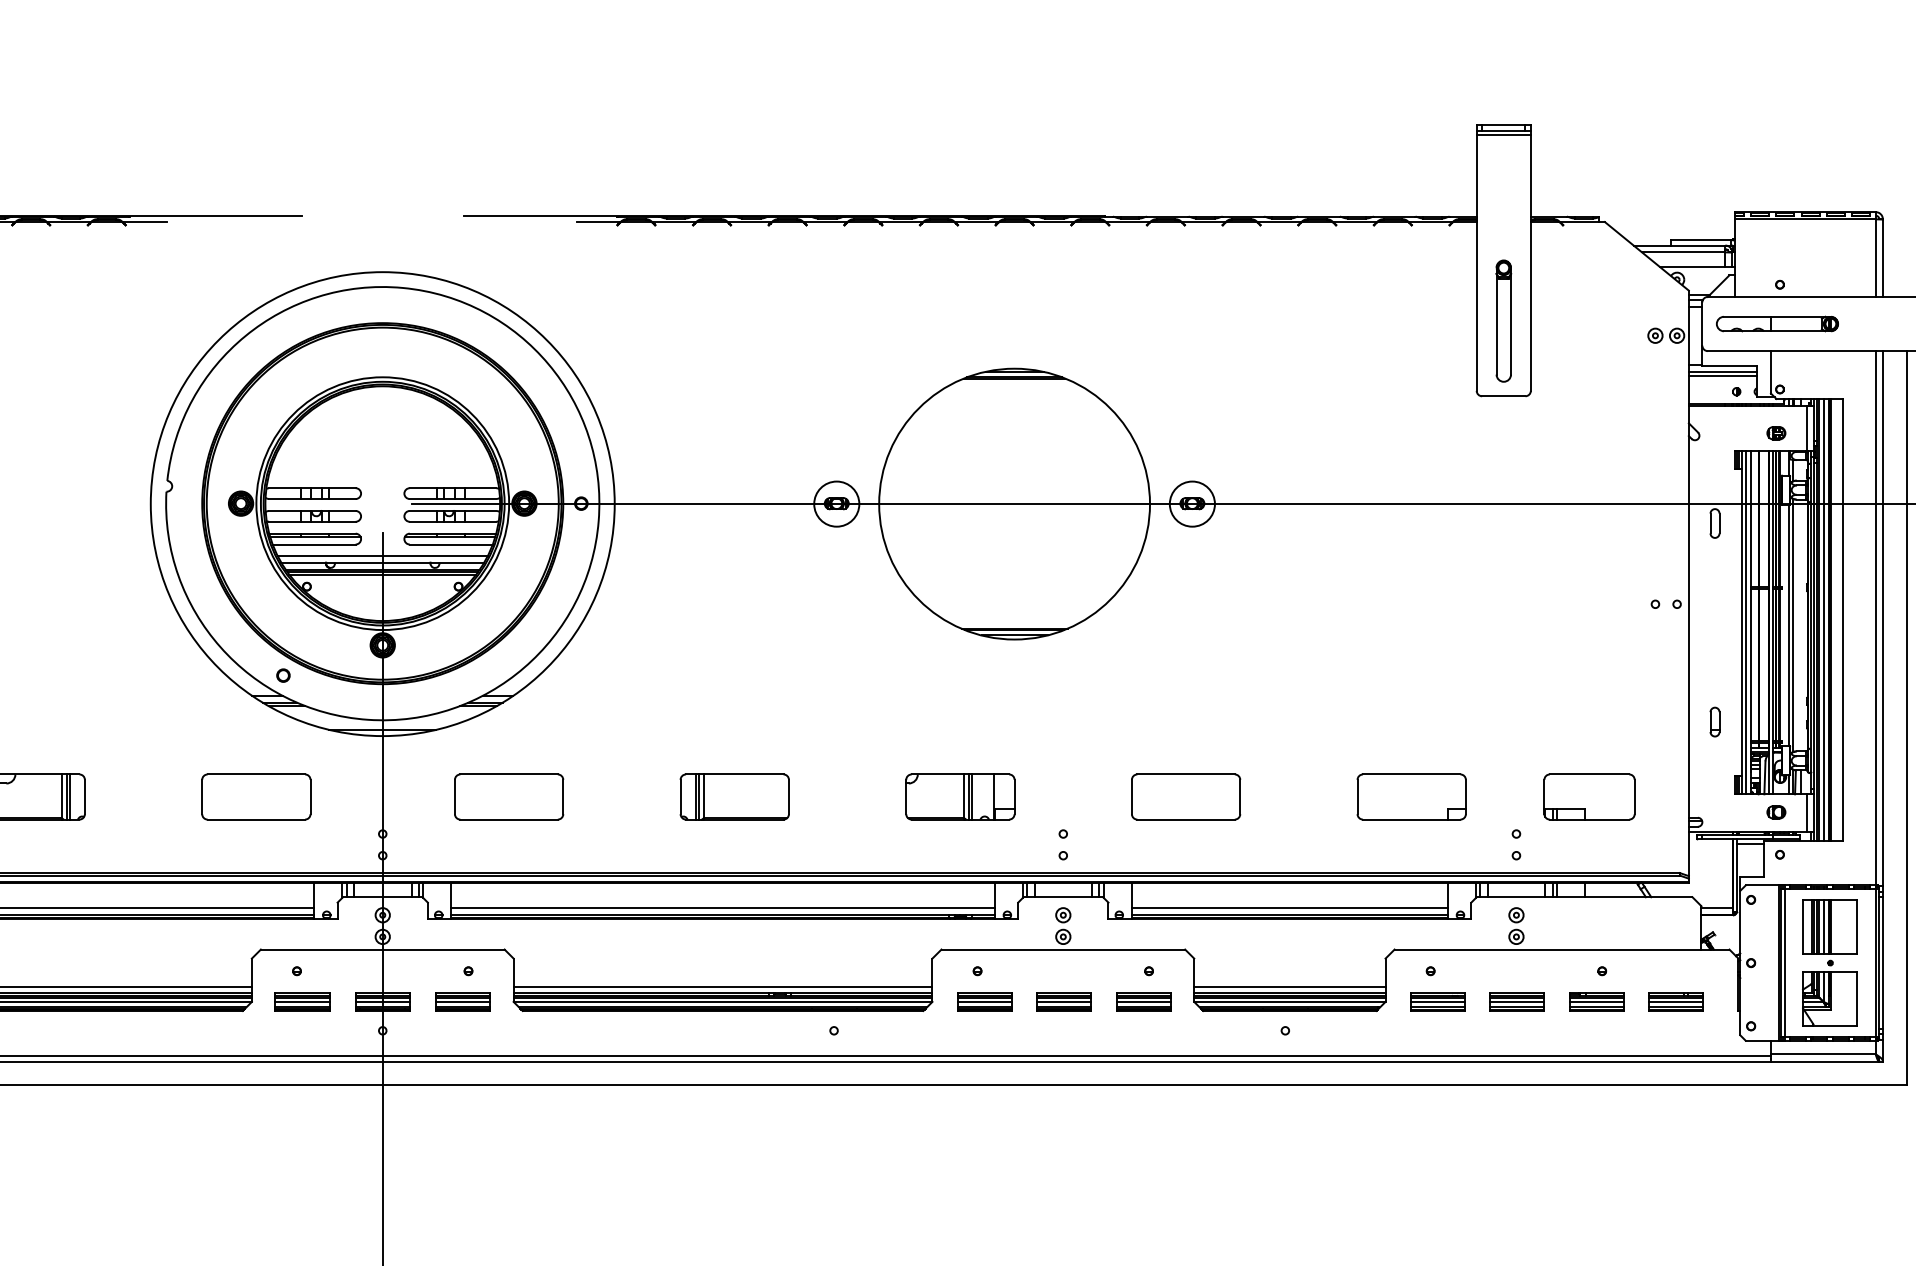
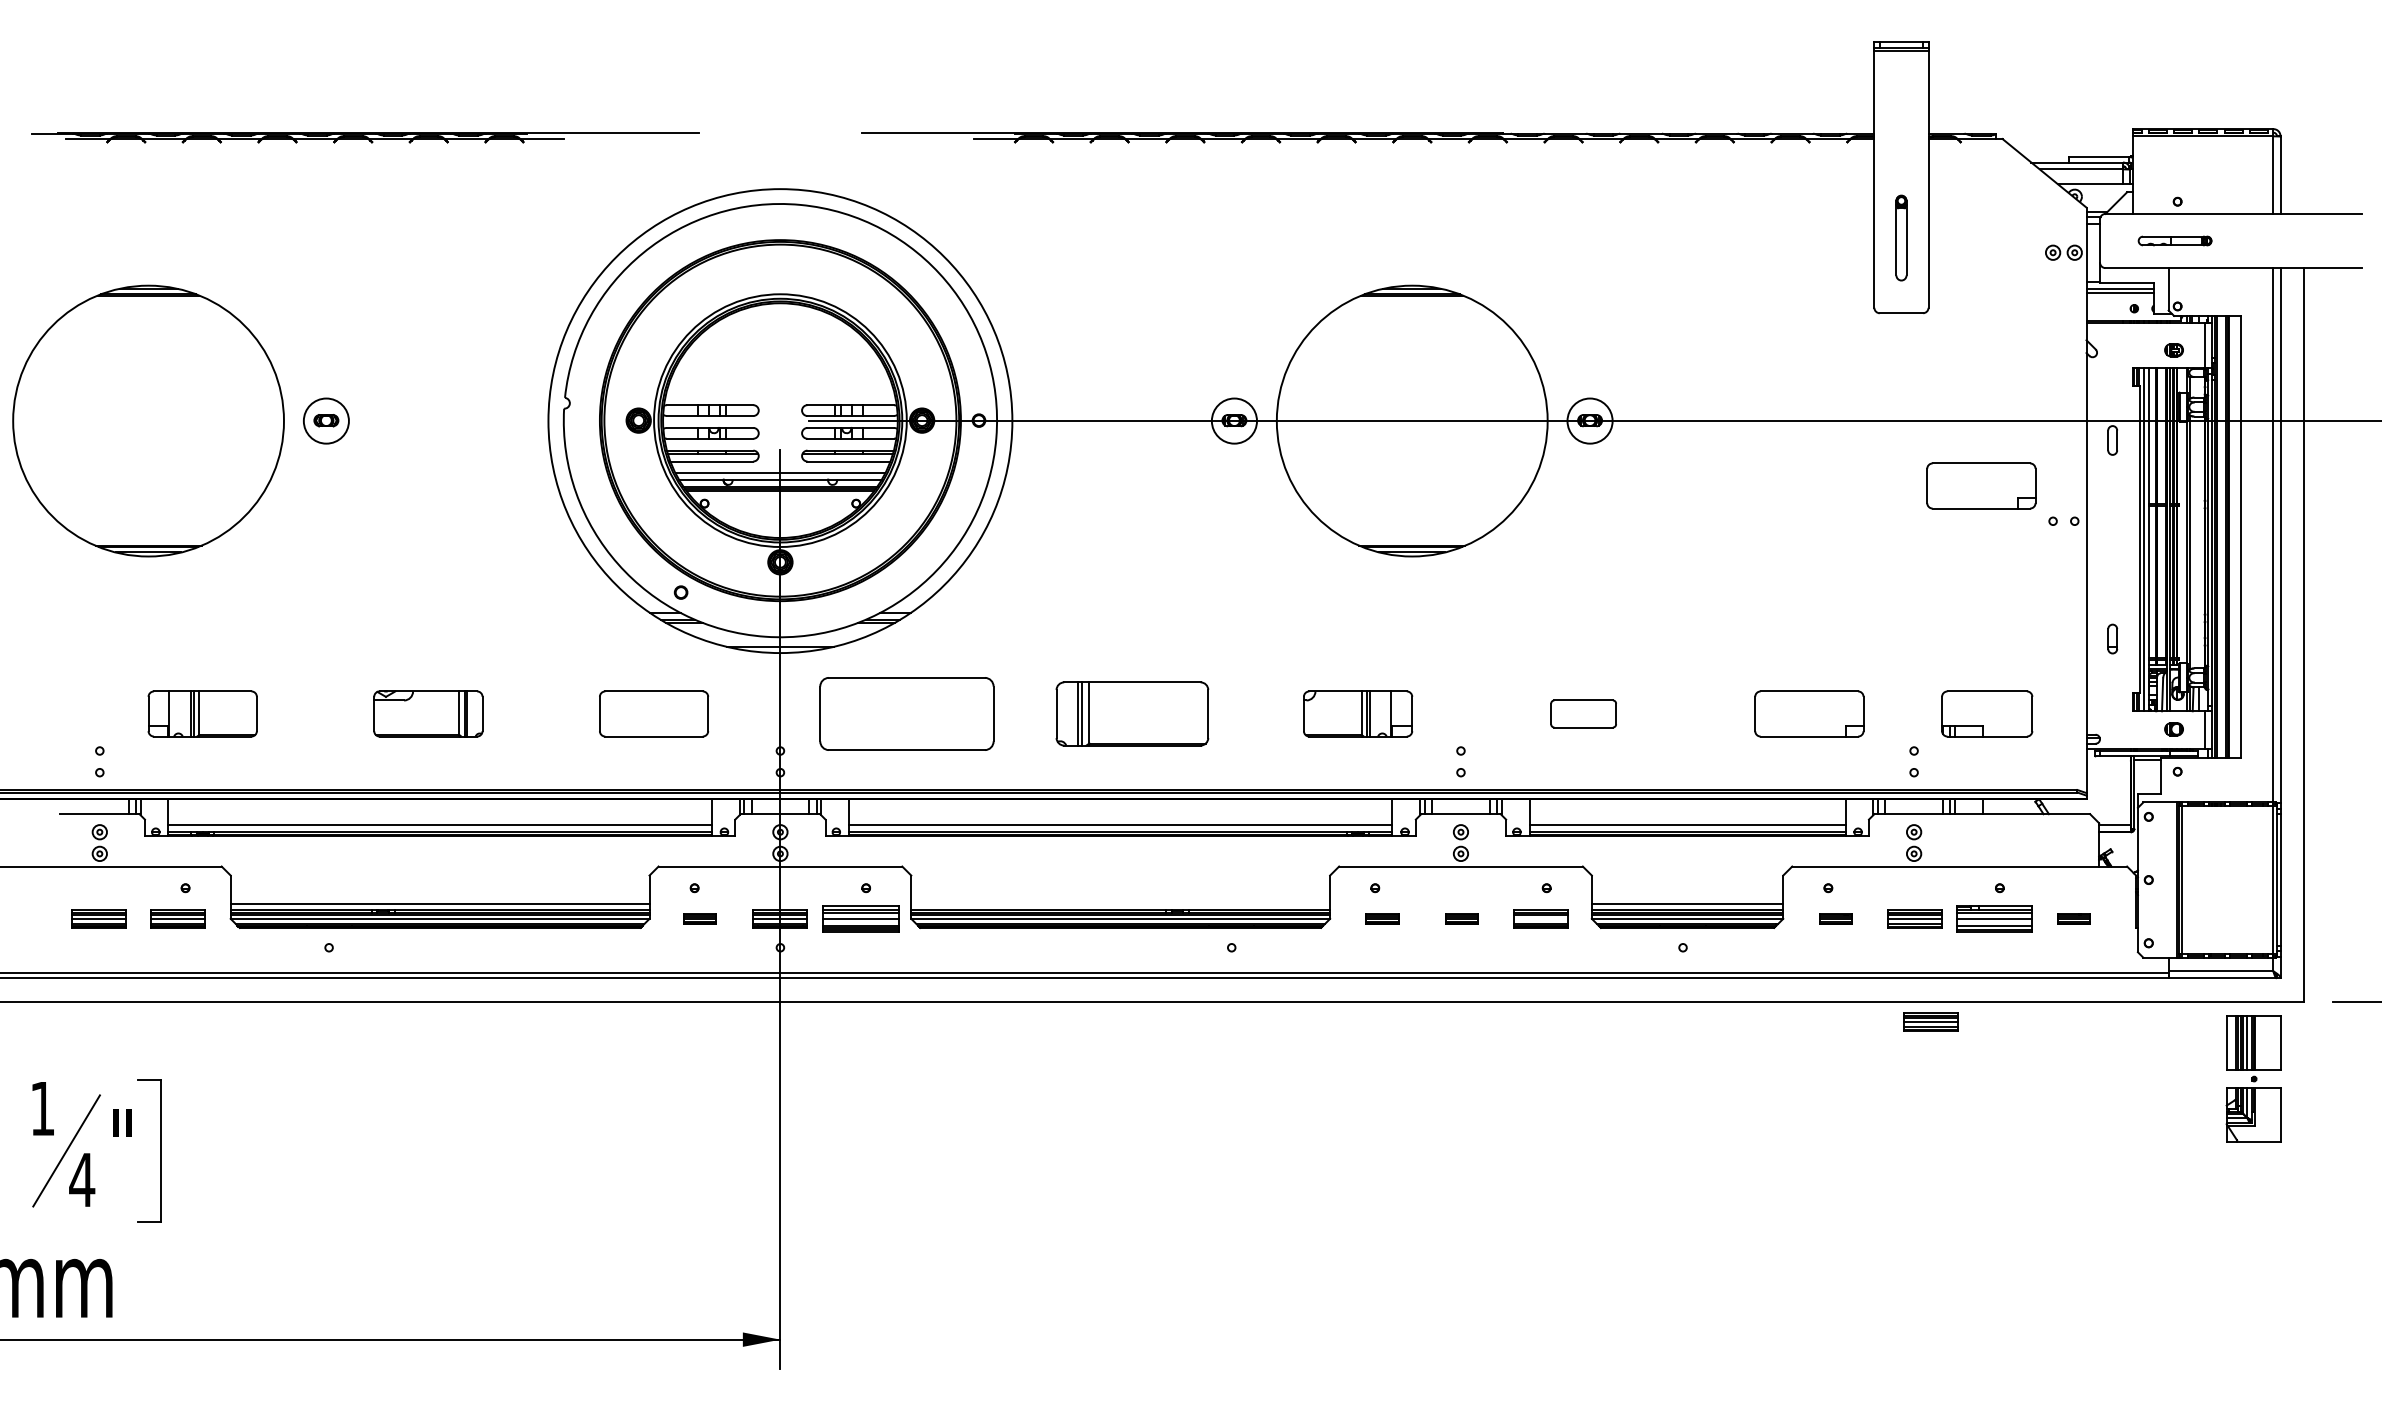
part: (1503, 320) -> (1901, 237), size x0.7
part: (1776, 323) -> (2174, 240), size x0.6
part: (1583, 568) -> (1981, 485), added
line: (1823, 619) -> (2221, 536), removed
part: (508, 796) -> (906, 713), size x1.6
part: (734, 796) -> (1132, 713), size x1.4
part: (1185, 796) -> (1583, 713), size x0.6
part: (1829, 962) -> (2253, 1078), moved
line: (722, 987) -> (1120, 904), removed
part: (301, 1001) -> (699, 918), size x0.6
part: (462, 1001) -> (860, 918), size x1.4
part: (984, 1001) -> (1382, 918), size x0.6
part: (1063, 1001) -> (1461, 918), size x0.6
part: (1437, 1001) -> (1835, 918), size x0.6
part: (1596, 1001) -> (1994, 918), size x1.4
part: (1675, 1001) -> (2073, 918), size x0.6
line: (1143, 1002) -> (1541, 919), removed
part: (1532, 1104) -> (1930, 1021), added

